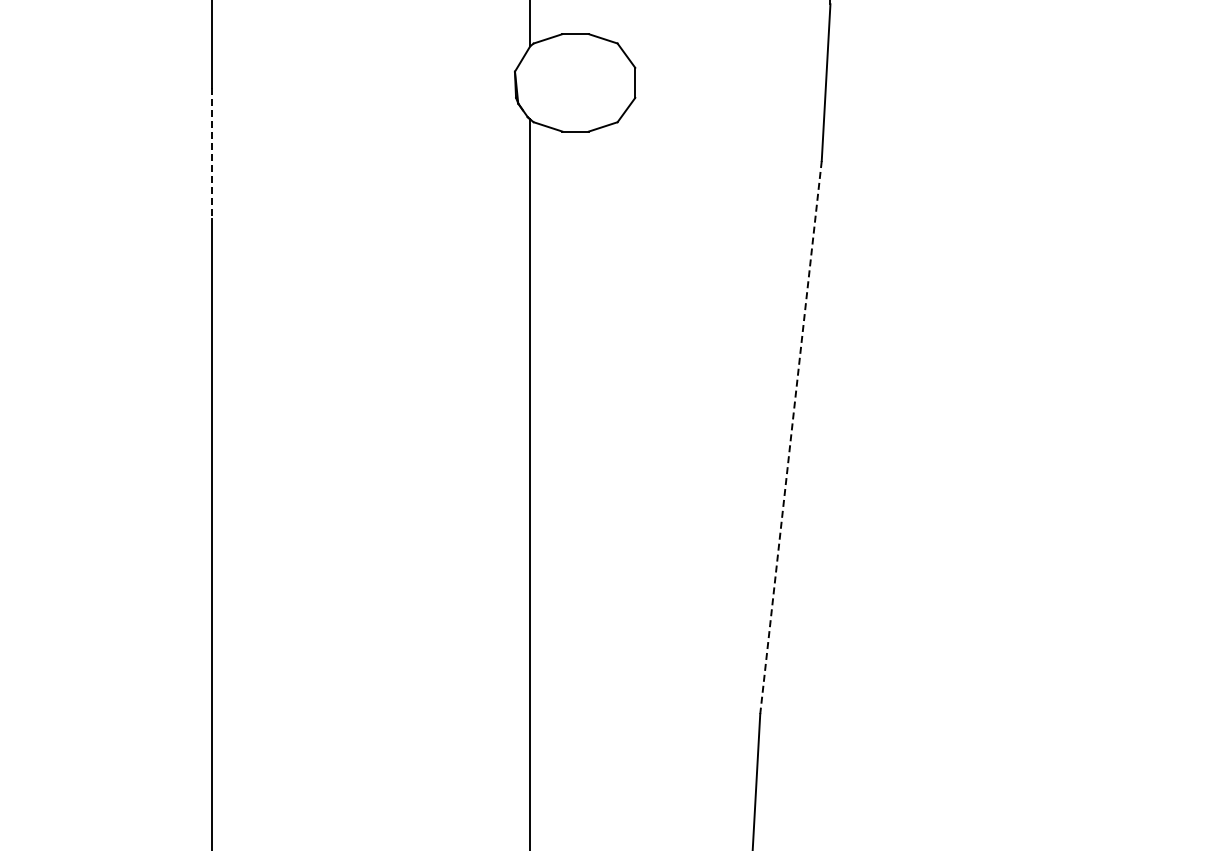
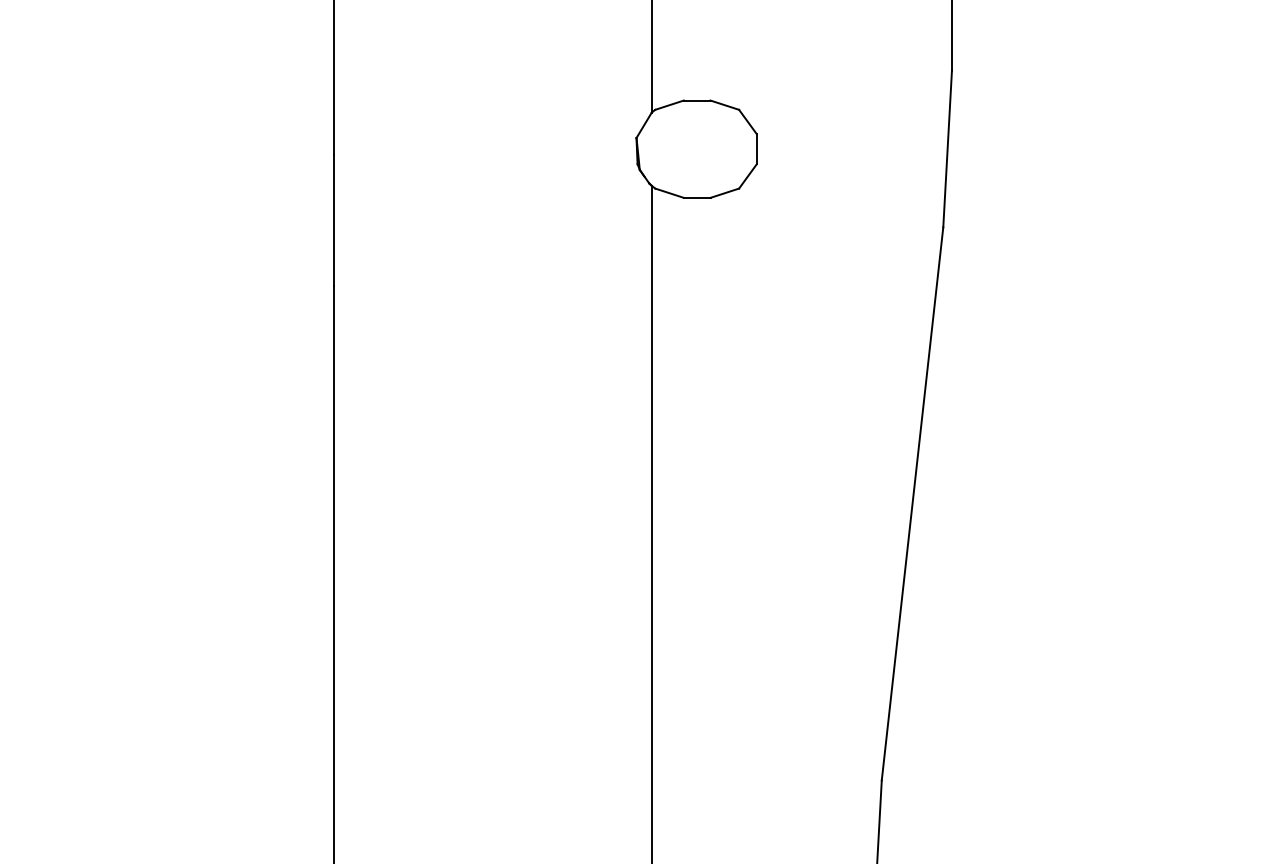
line: (212, 154) -> (334, 220), dashed -> solid
line: (790, 438) -> (912, 504), dashed -> solid

